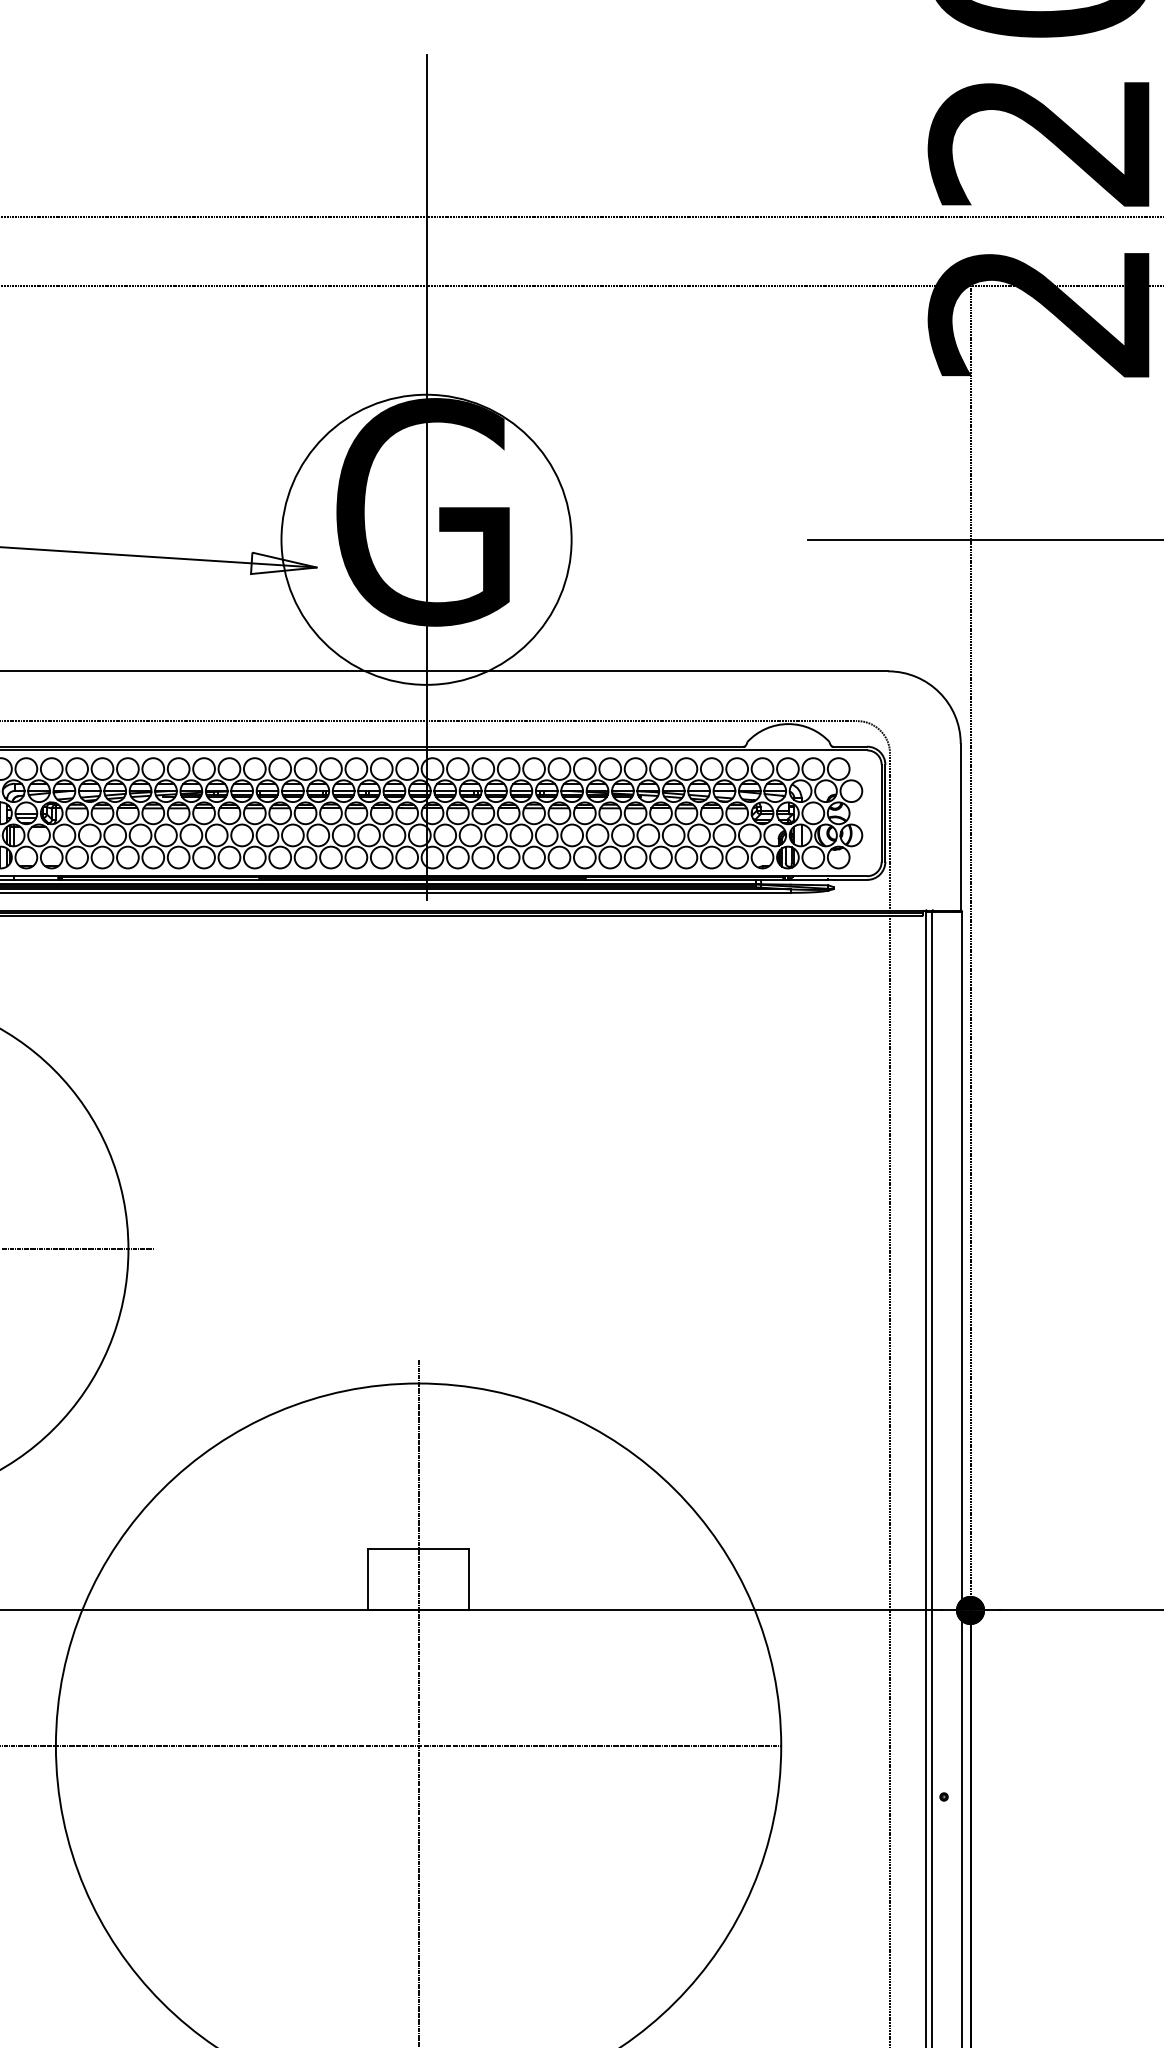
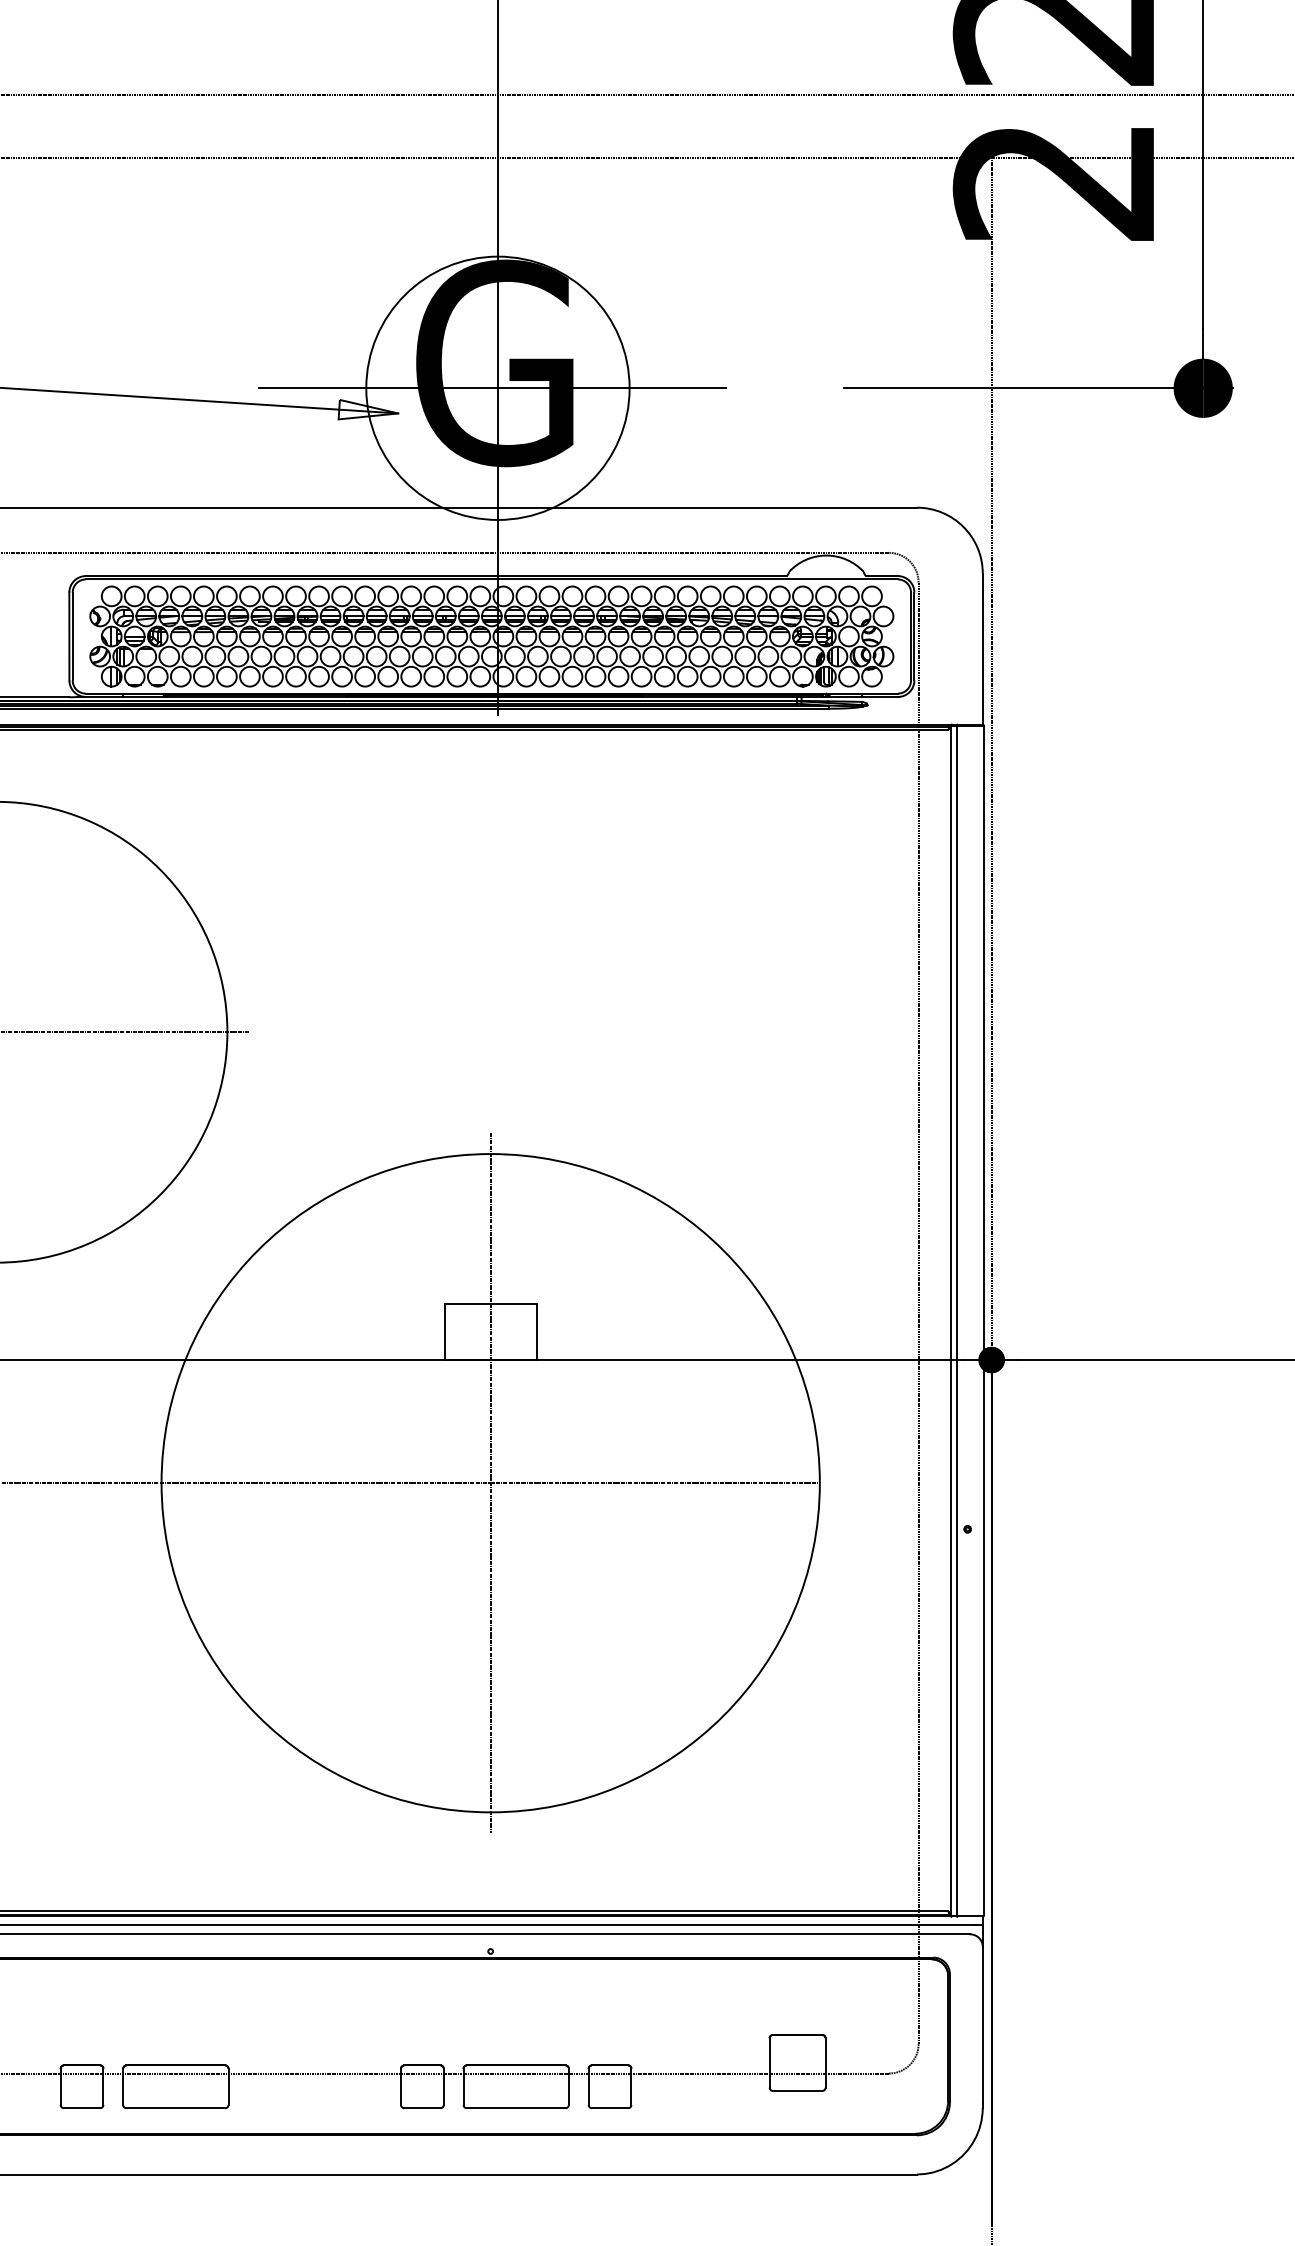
line: (420, 540) -> (492, 388), added

